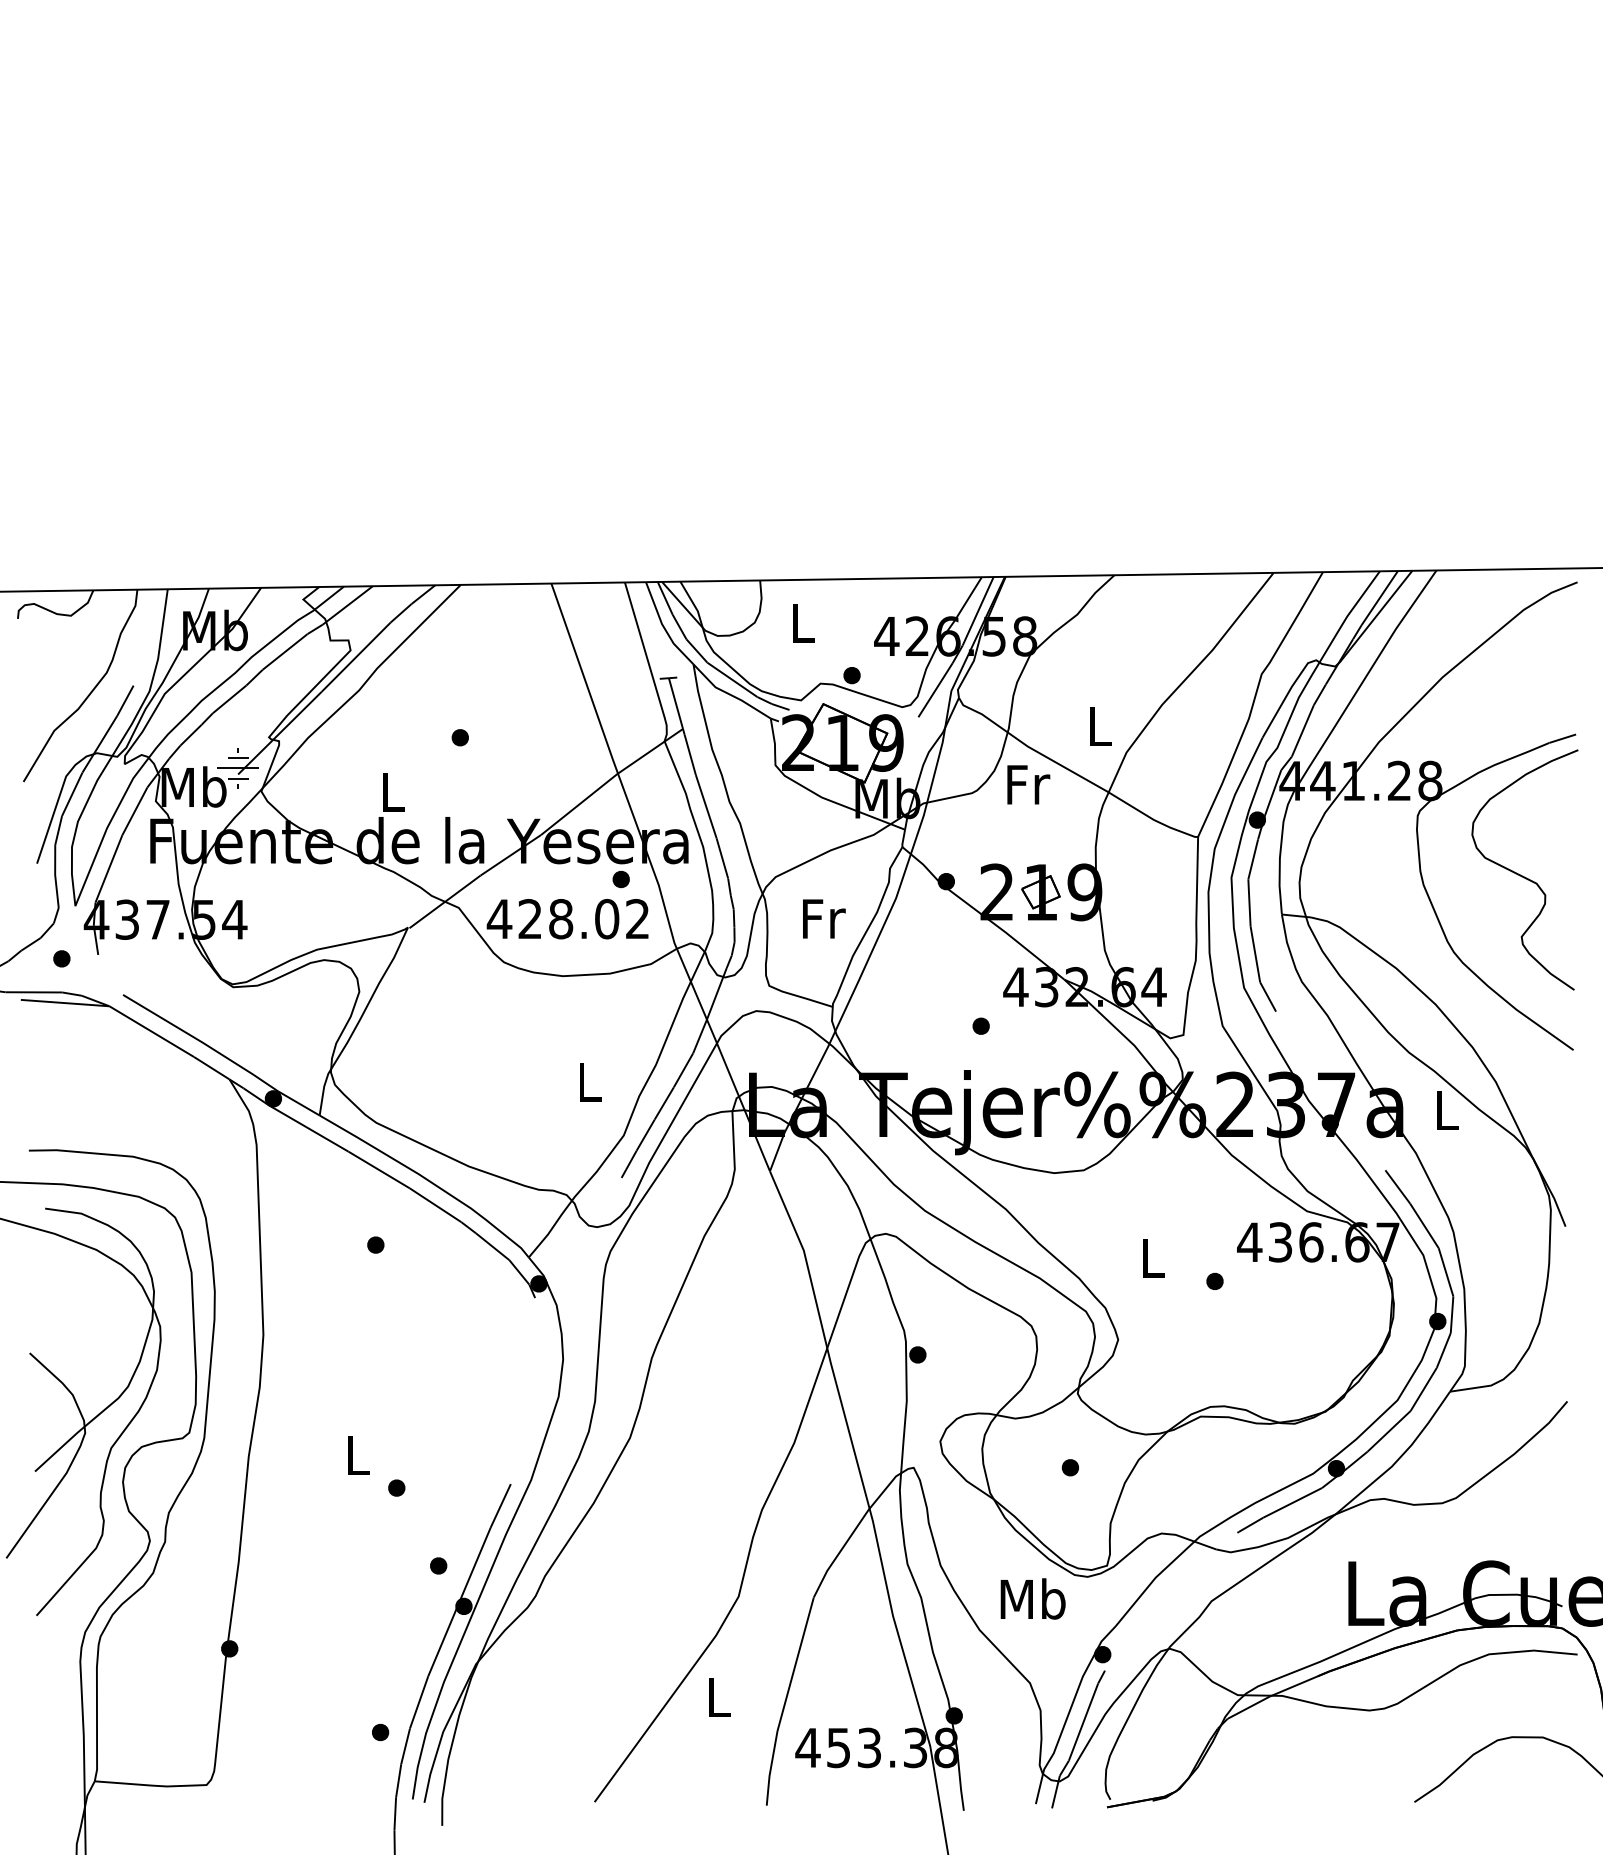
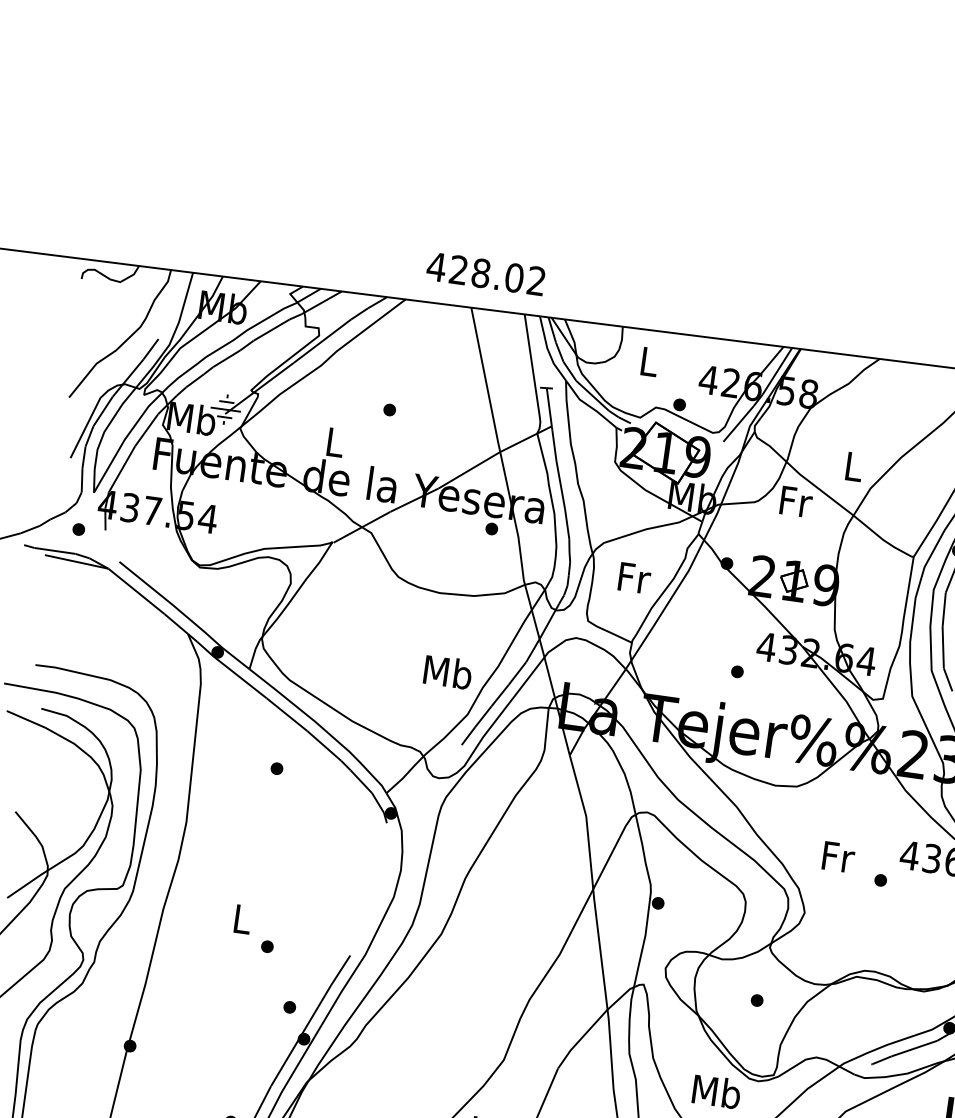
text: (567, 919) -> (485, 274), moved
text: (589, 1081) -> (448, 672), L -> Mb
text: (1153, 1257) -> (838, 856), L -> Fr

